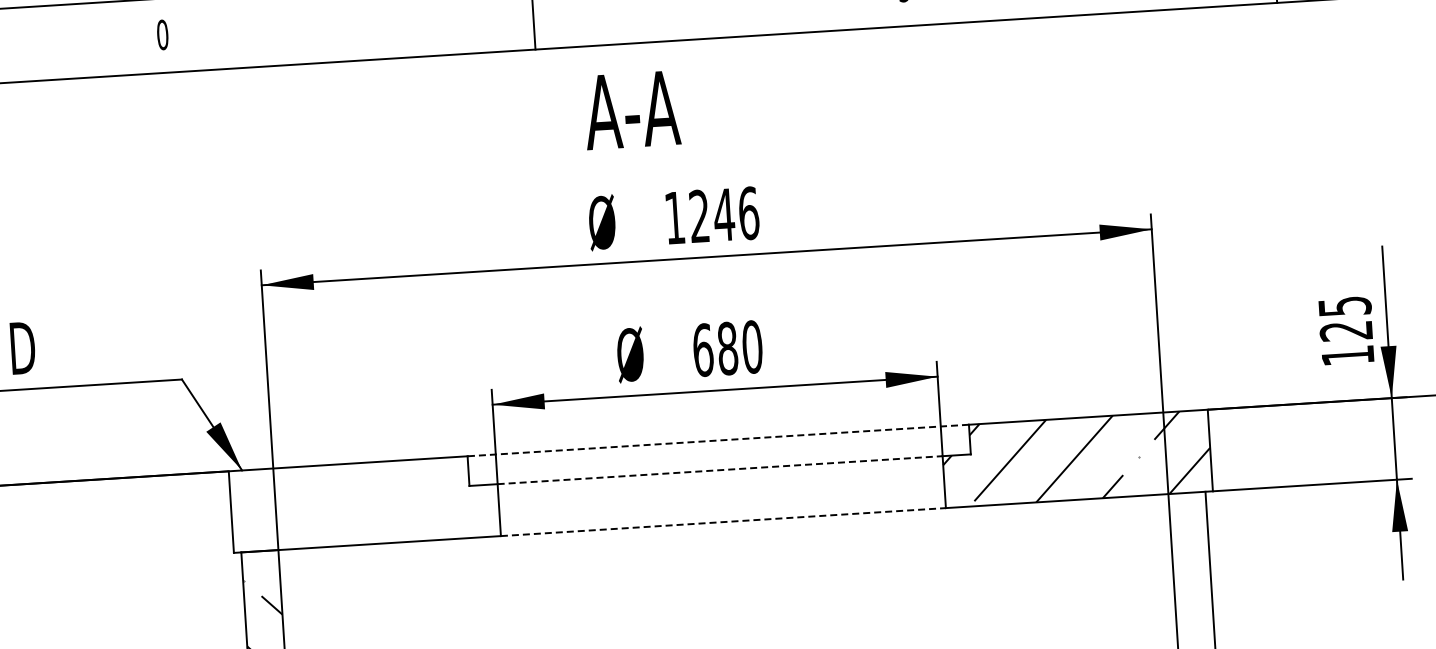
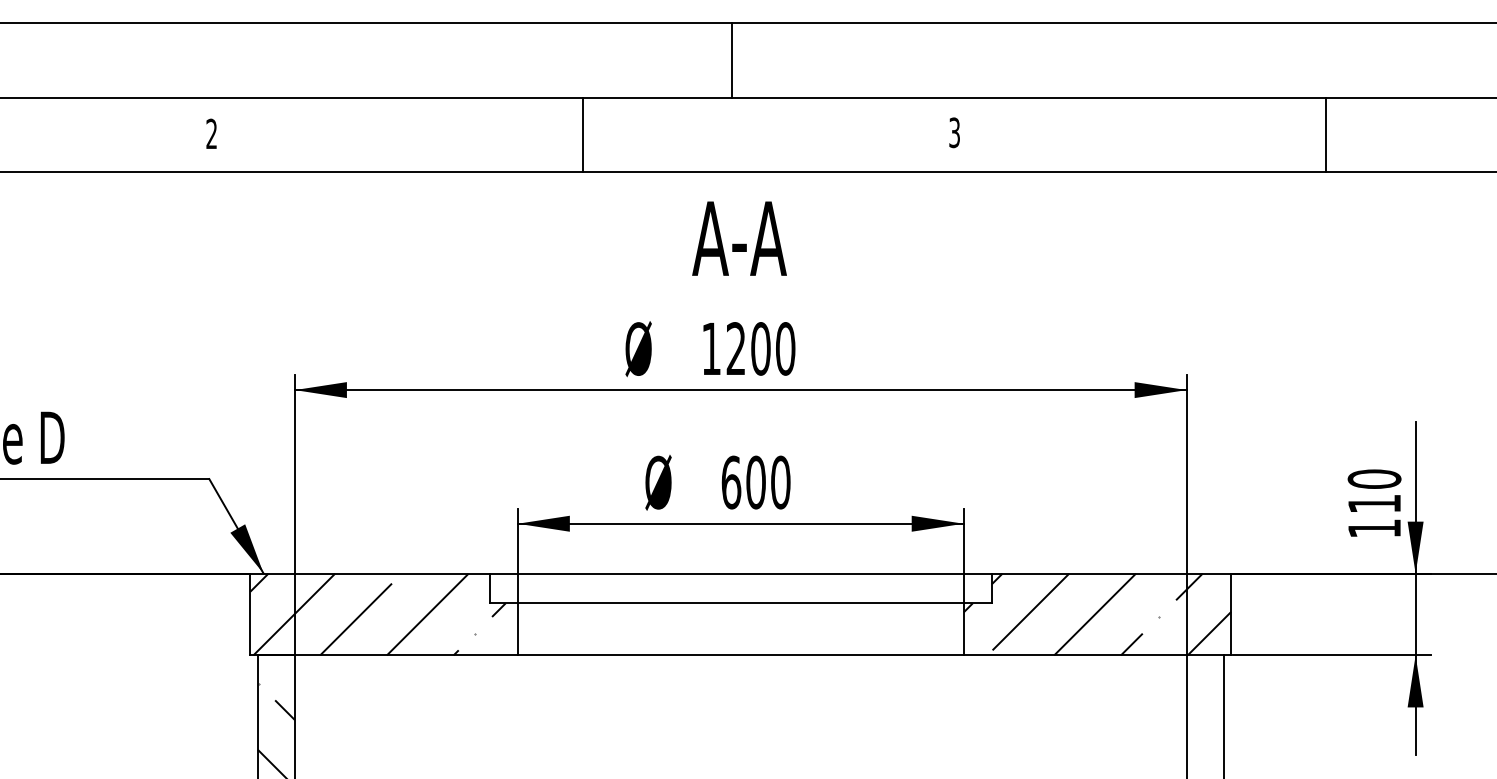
text: (162, 34) -> (211, 133), 0 -> 2
text: (632, 110) -> (739, 238), moved
text: (735, 213) -> (772, 348), 1246 -> 1200
text: (1345, 318) -> (1374, 491), 125 -> 110
text: (727, 348) -> (755, 482), 680 -> 600
line: (717, 440) -> (740, 573), dashed -> solid
line: (719, 470) -> (740, 603), dashed -> solid
hatch: (358, 504) -> (377, 614), added
line: (723, 522) -> (740, 655), dashed -> solid

